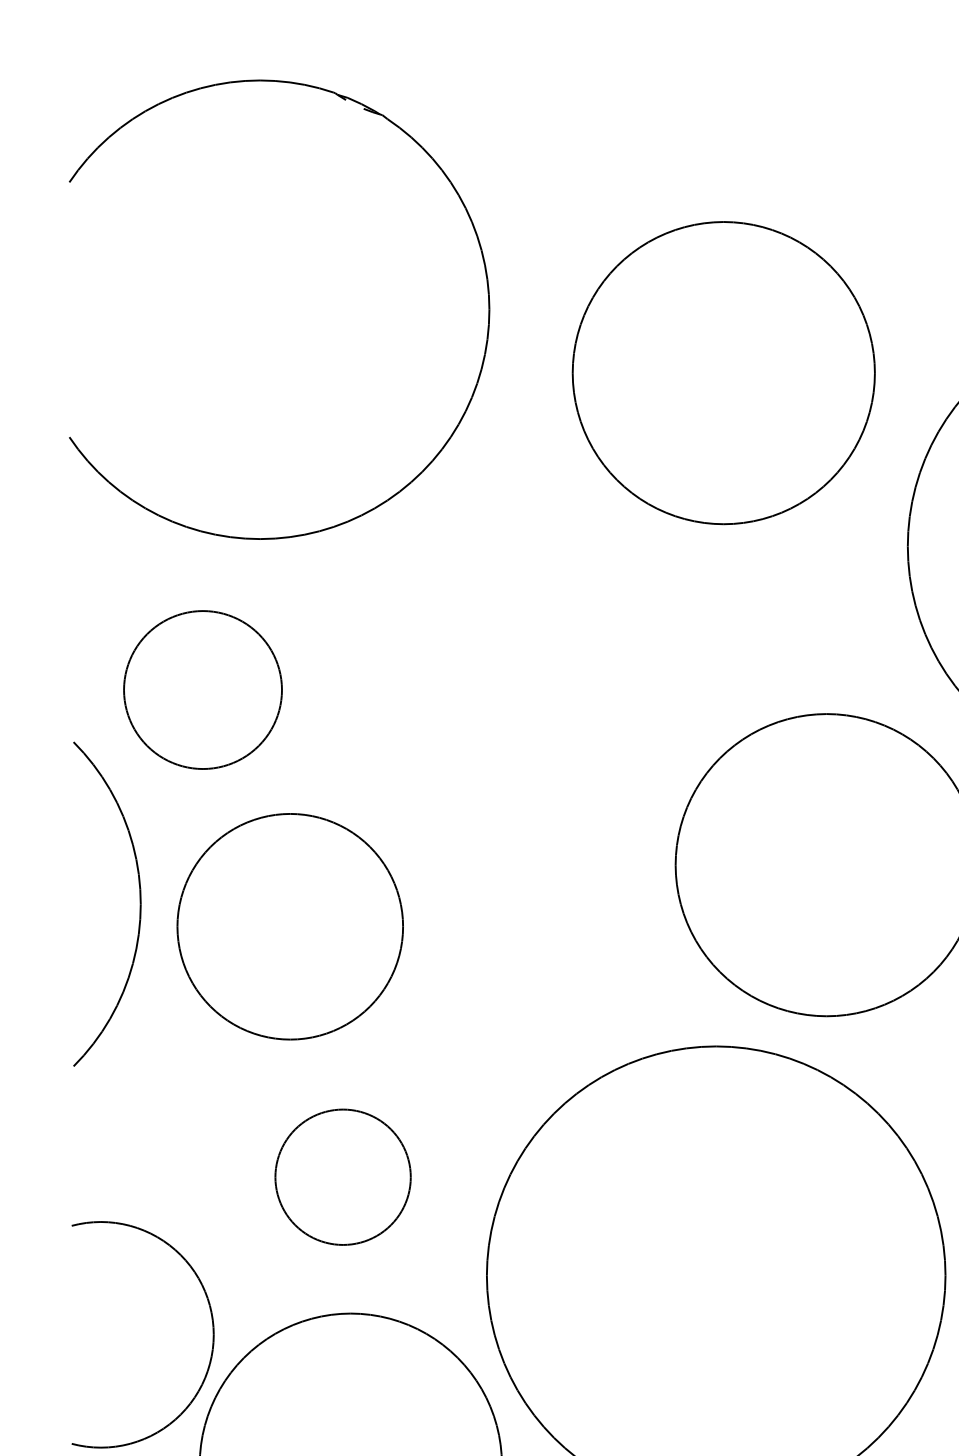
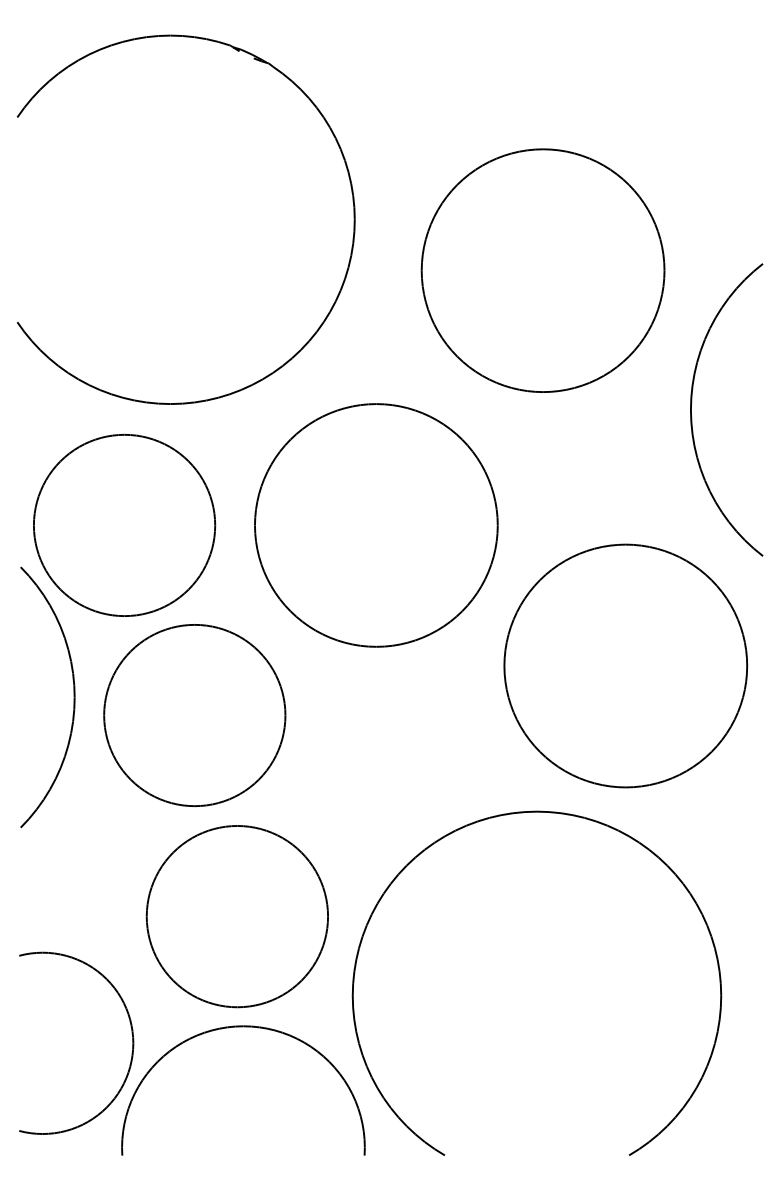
part: (202, 689) -> (124, 524), size x1.43
part: (516, 690) -> (376, 525), added
part: (342, 1176) -> (236, 916), size x1.67

